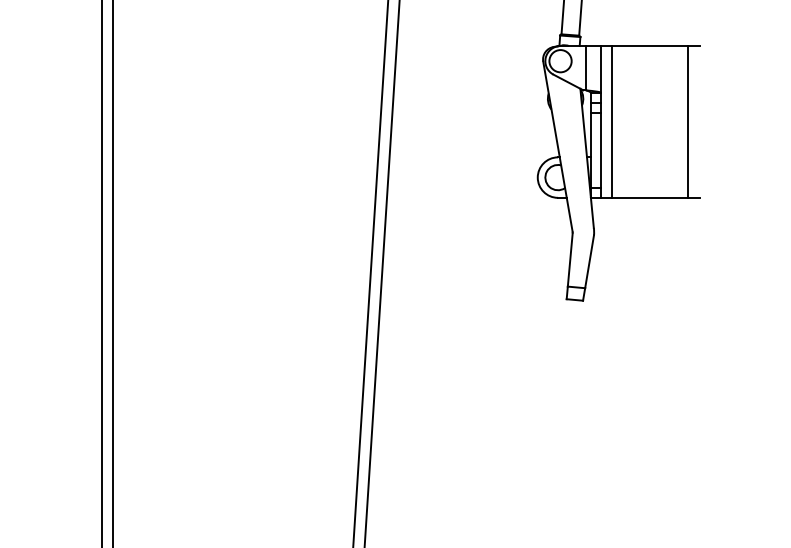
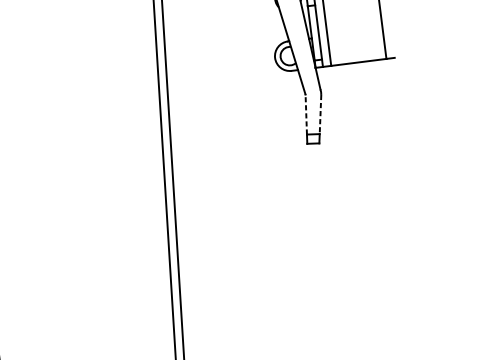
line: (570, 260) -> (306, 115), solid -> dashed
line: (589, 261) -> (320, 114), solid -> dashed

